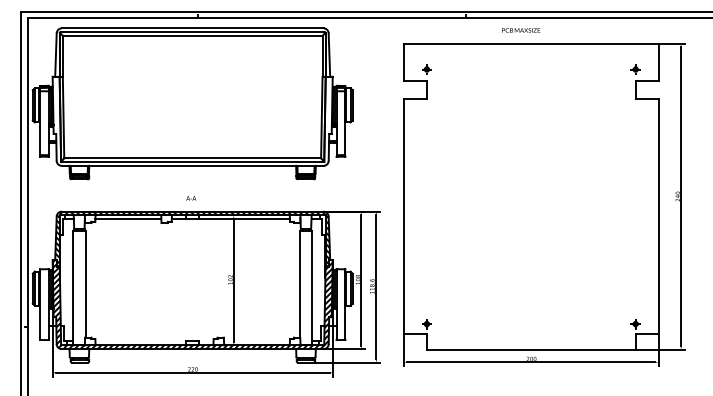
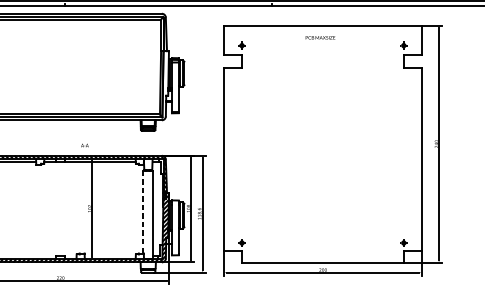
text: (521, 30) -> (320, 37), moved
text: (191, 198) -> (85, 145), moved
line: (299, 284) -> (143, 212), solid -> dashed

